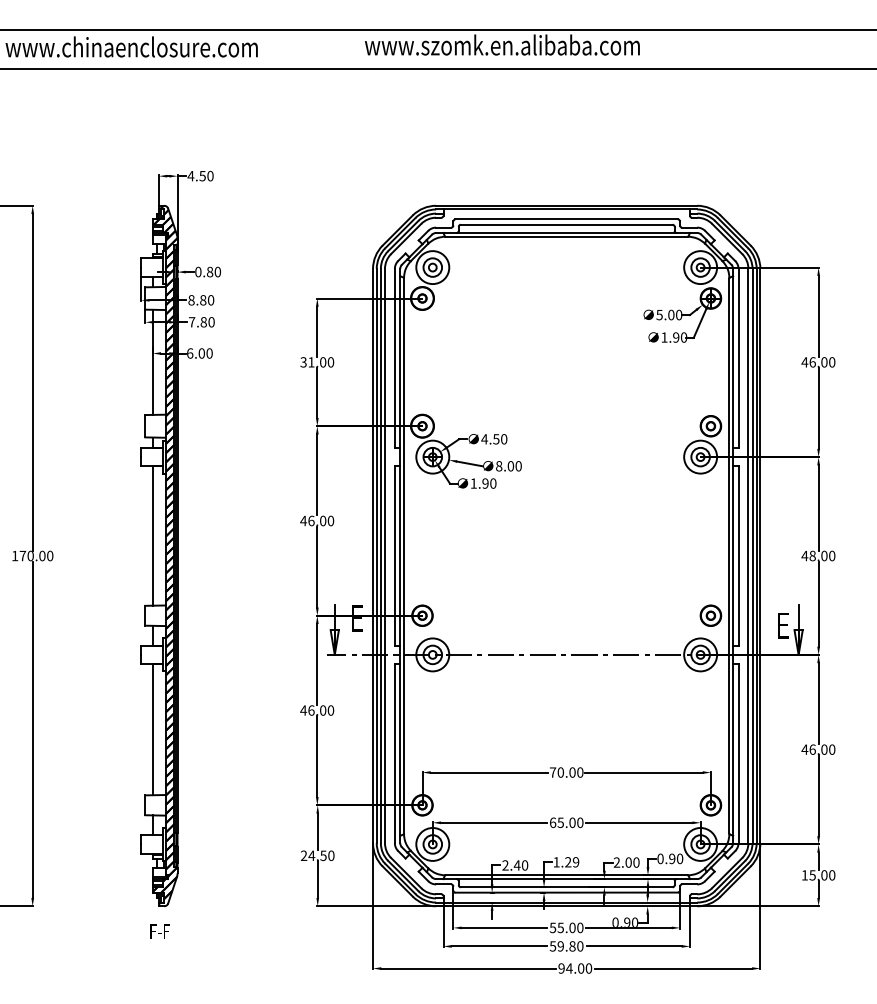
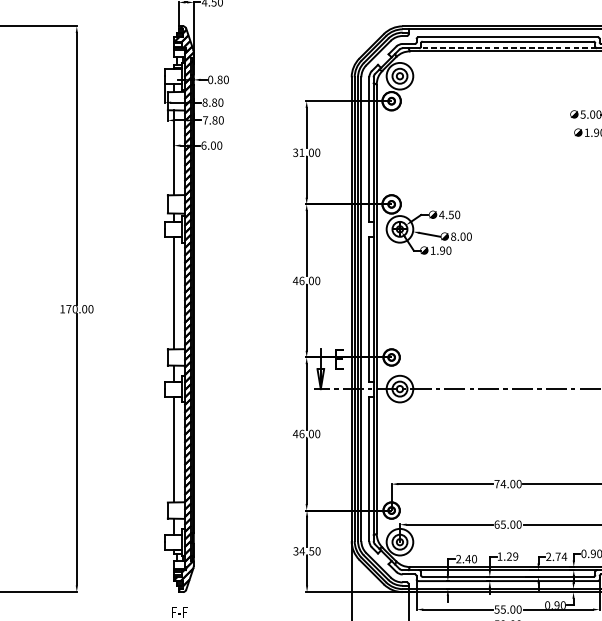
line: (566, 232) -> (507, 47), solid -> dashed
text: (560, 772) -> (503, 484), 70.00 -> 74.00
text: (303, 856) -> (295, 551), 24.50 -> 34.50
text: (632, 862) -> (561, 556), 2.00 -> 2.74

